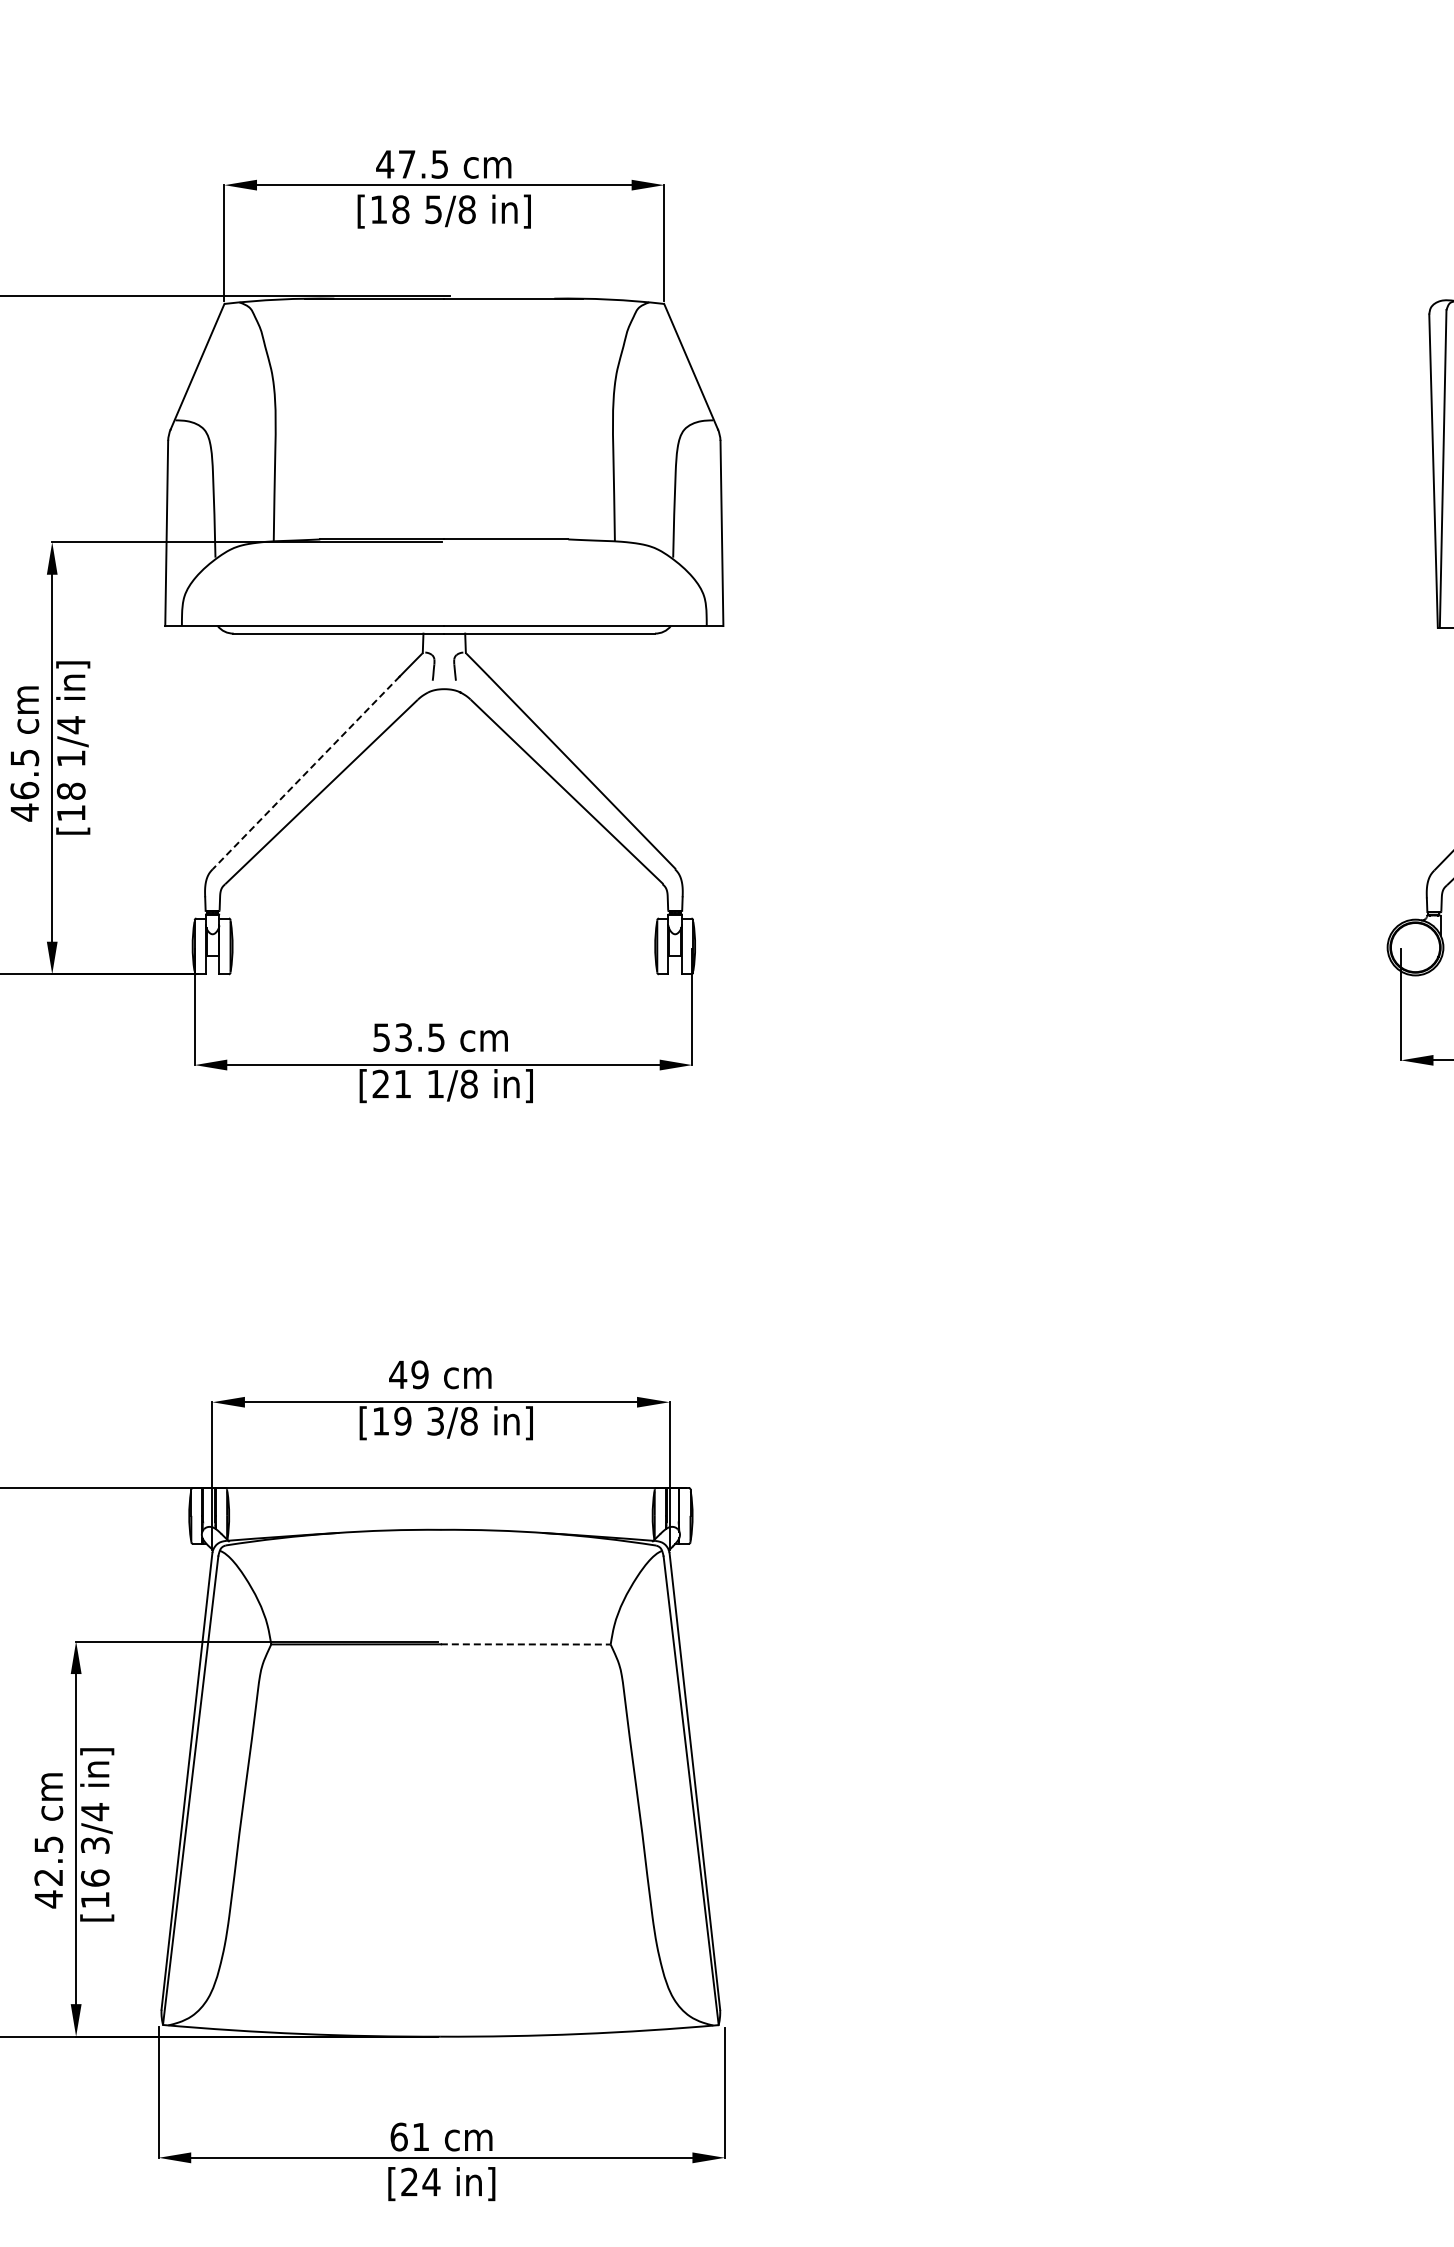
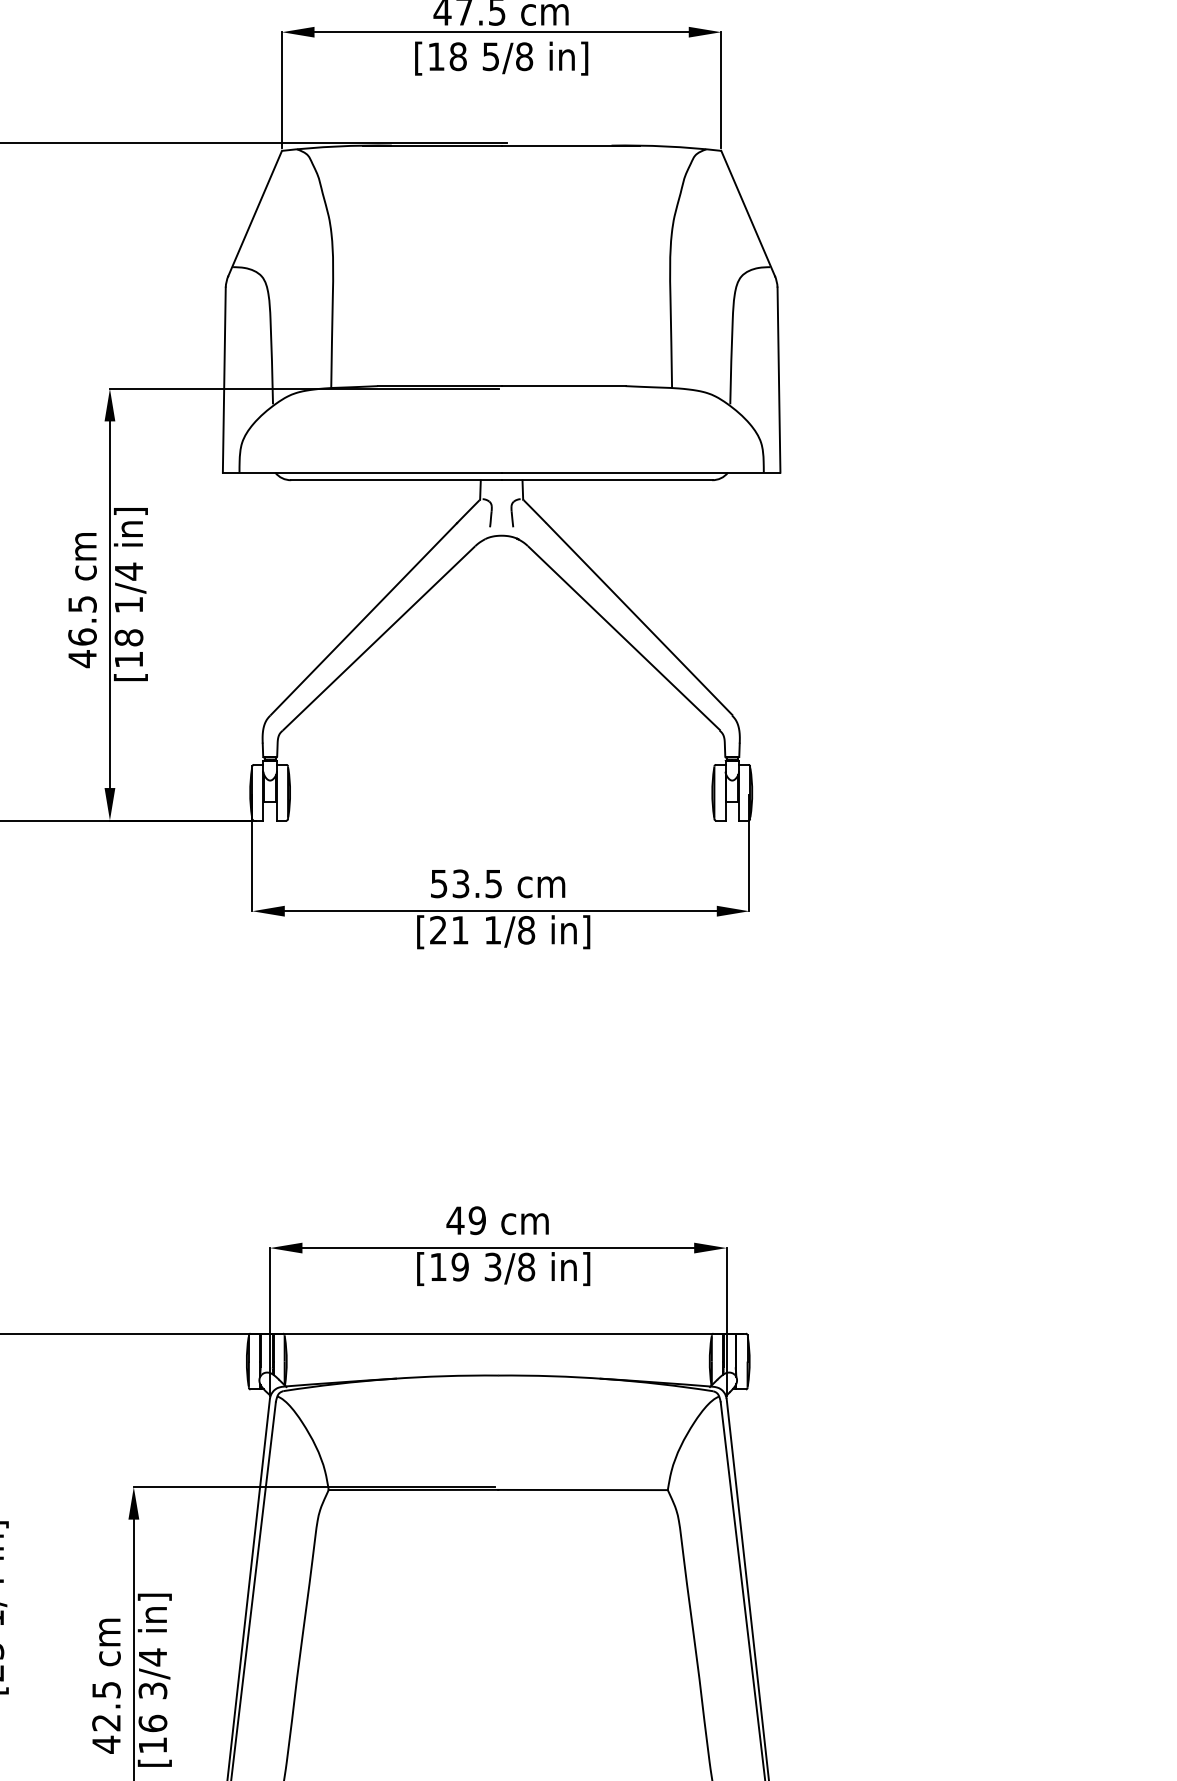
line: (306, 772) -> (363, 618), dashed -> solid
line: (525, 1644) -> (582, 1490), dashed -> solid

